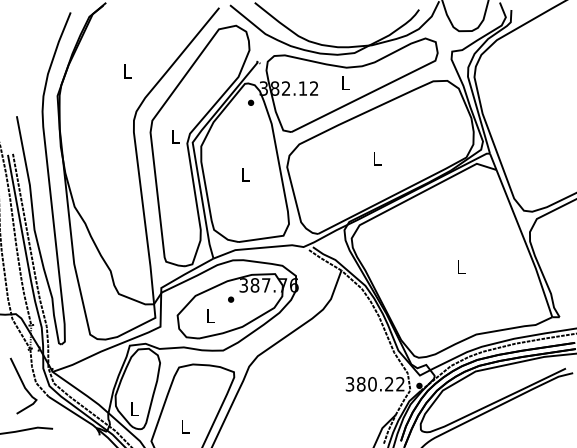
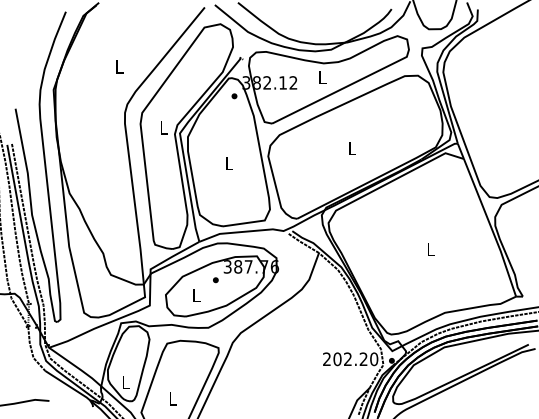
text: (374, 384) -> (349, 359), 380.22 -> 202.20
curve: (23, 385) -> (21, 360), removed

